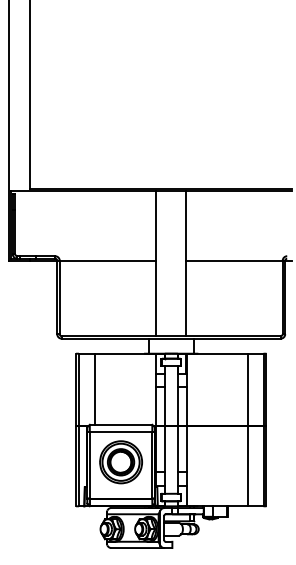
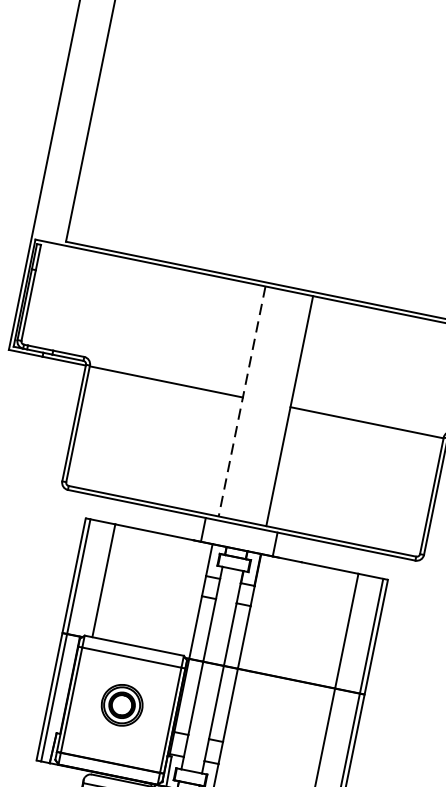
line: (156, 264) -> (242, 402), solid -> dashed
part: (120, 462) -> (121, 705), size x0.6

